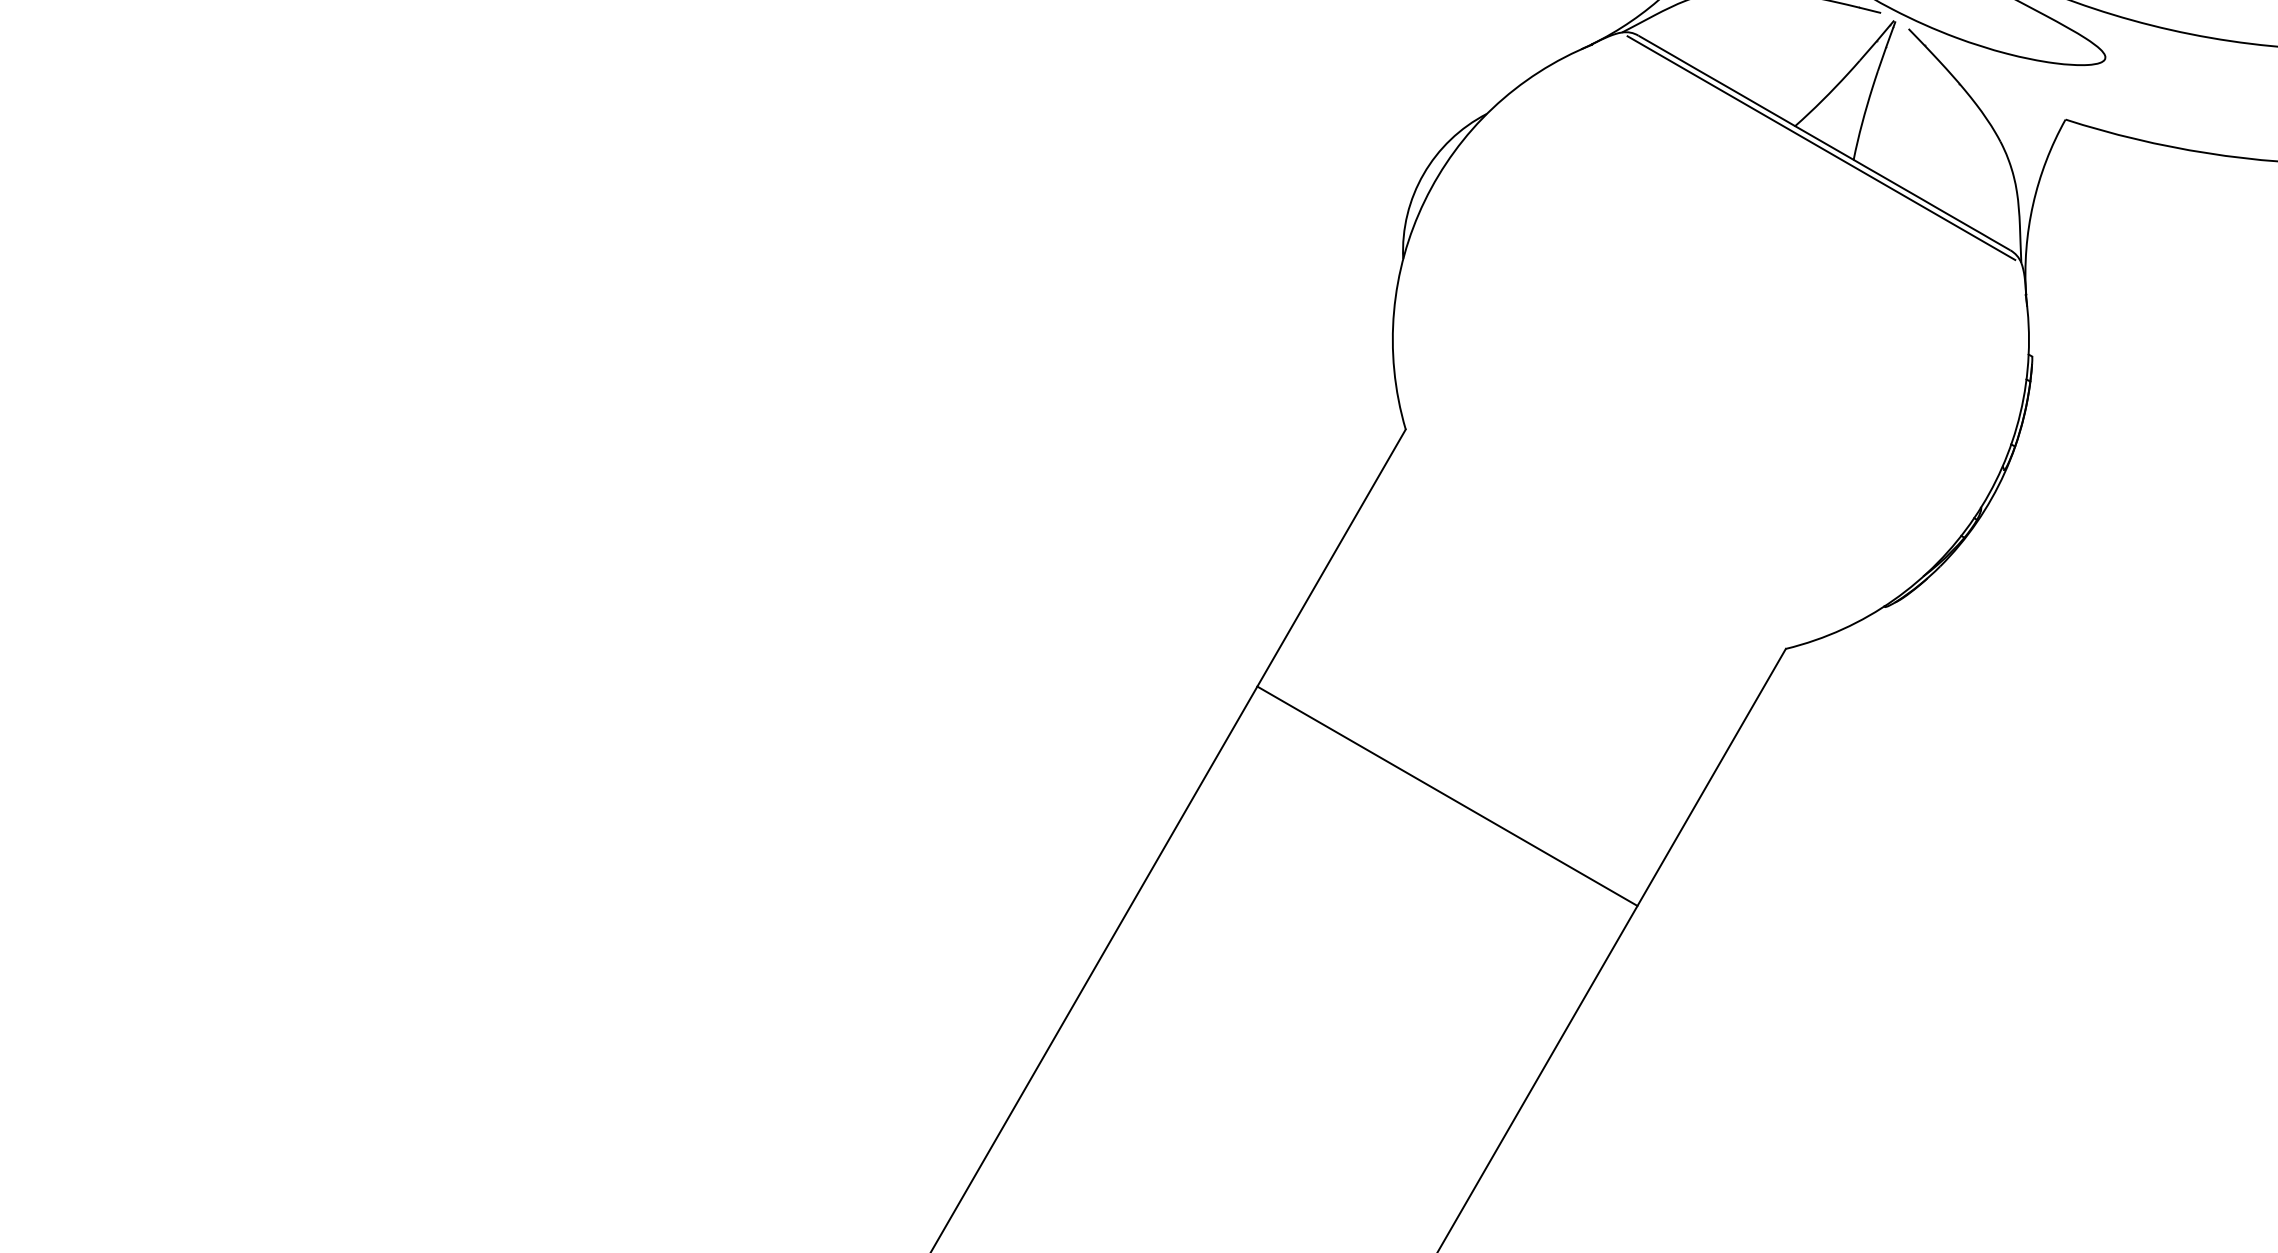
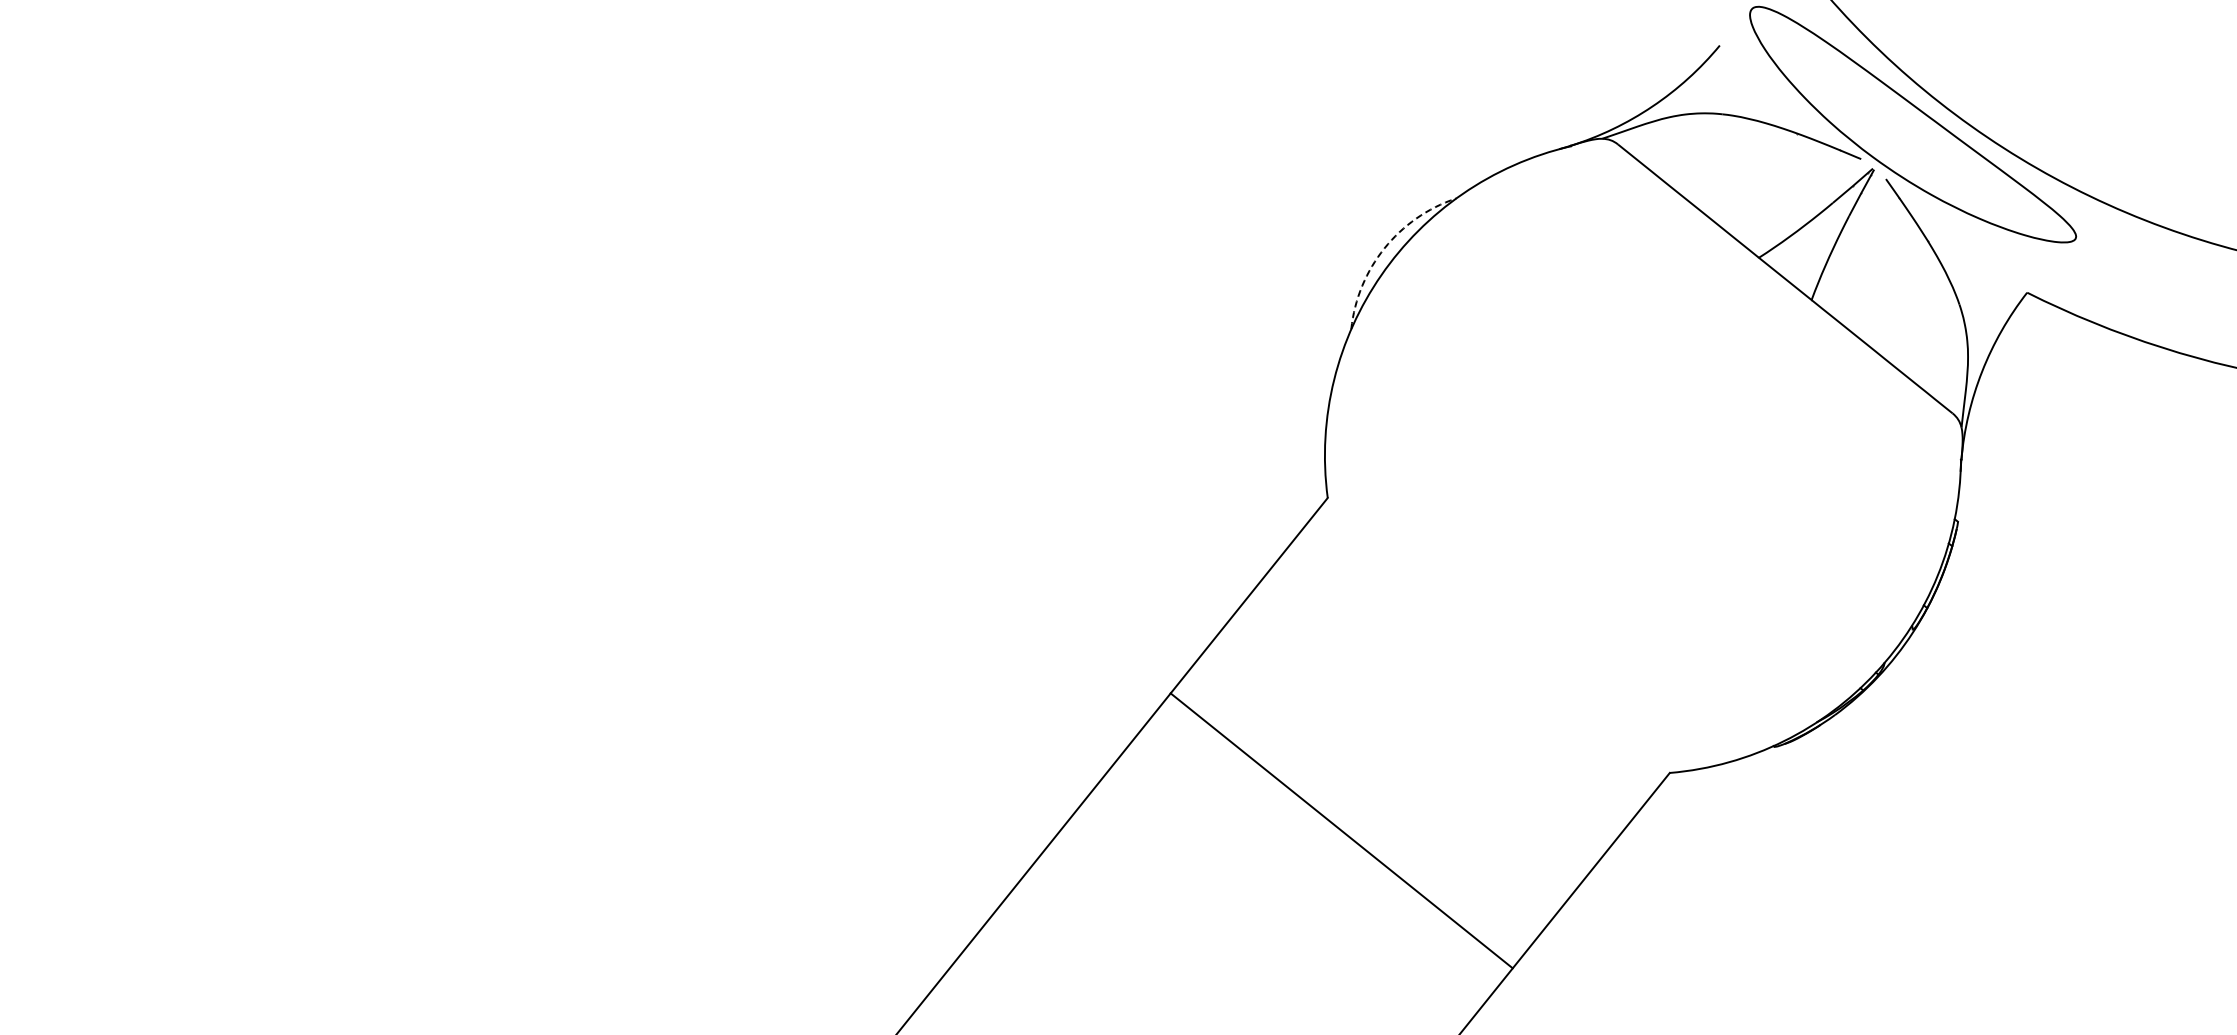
line: (1821, 148) -> (1781, 283), removed
arc: (1423, 174) -> (1384, 248), solid -> dashed
line: (1447, 795) -> (1341, 830), moved

